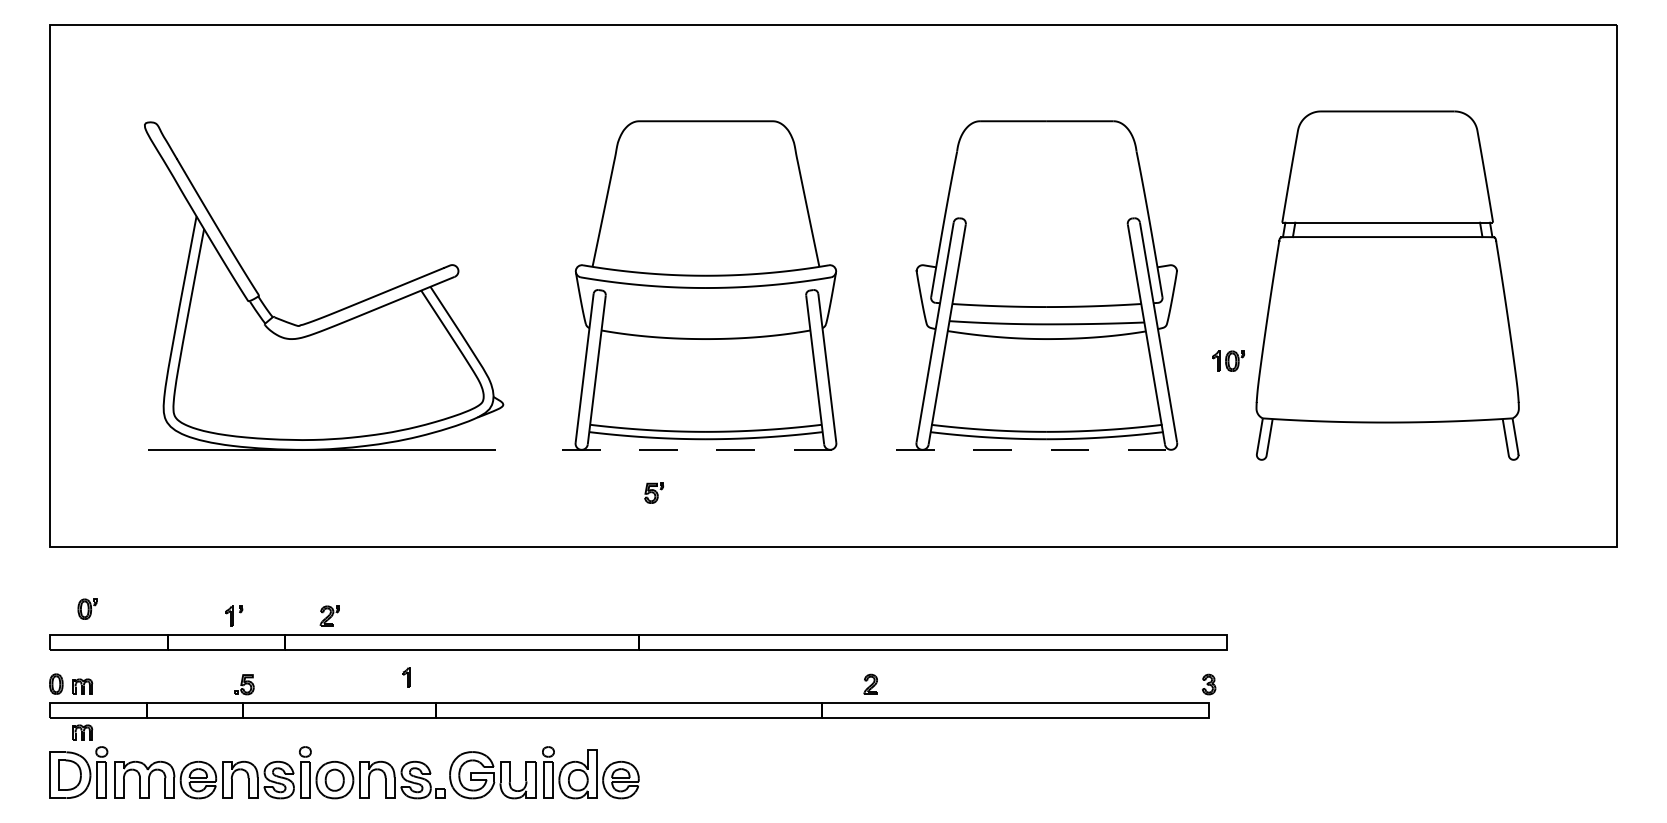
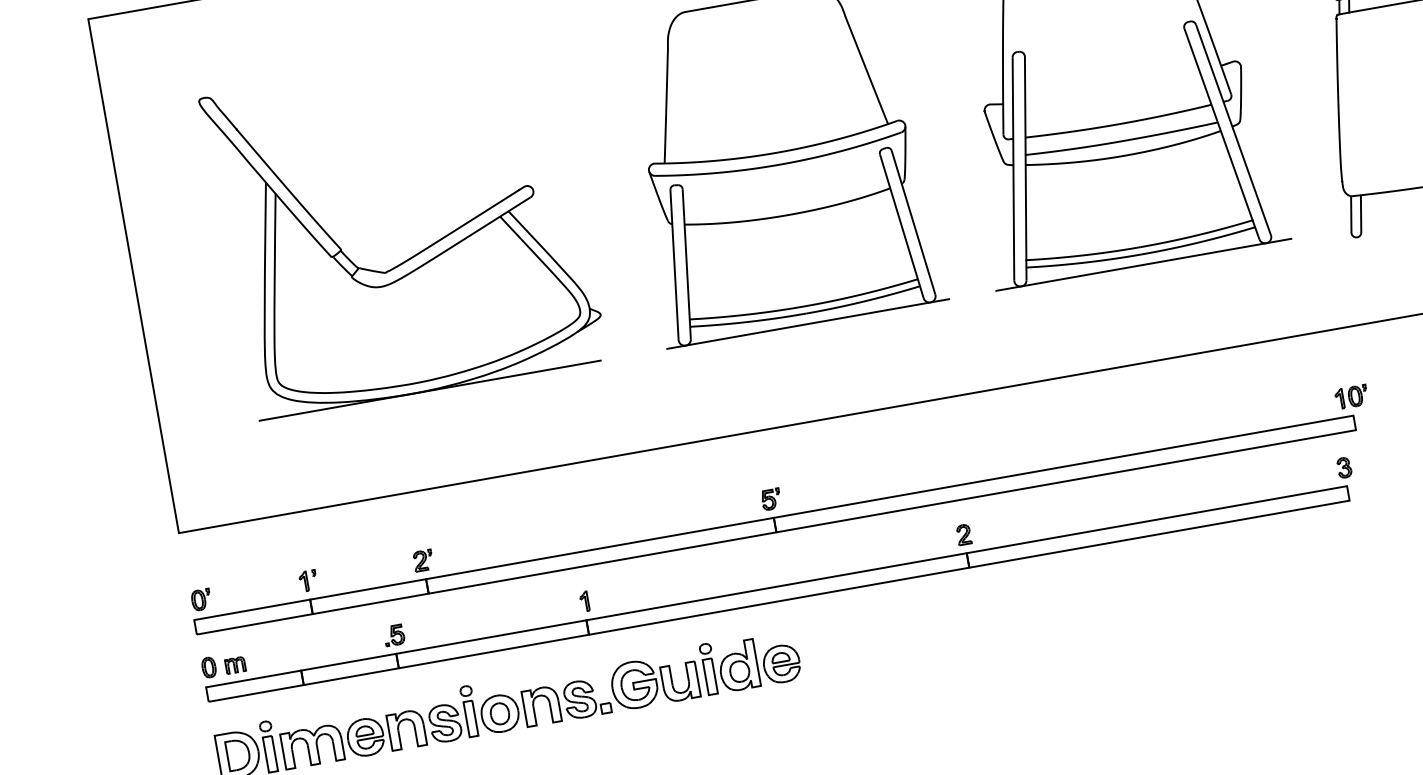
part: (1228, 360) -> (1351, 396), moved
line: (706, 449) -> (808, 323), dashed -> solid
line: (1046, 449) -> (1143, 264), dashed -> solid
part: (654, 492) -> (771, 498), moved
part: (87, 608) -> (201, 599), moved
part: (234, 615) -> (308, 580), moved
part: (329, 615) -> (422, 560), moved
part: (406, 677) -> (584, 601), moved
part: (870, 683) -> (963, 533), moved
part: (82, 732) -> (243, 710), removed

